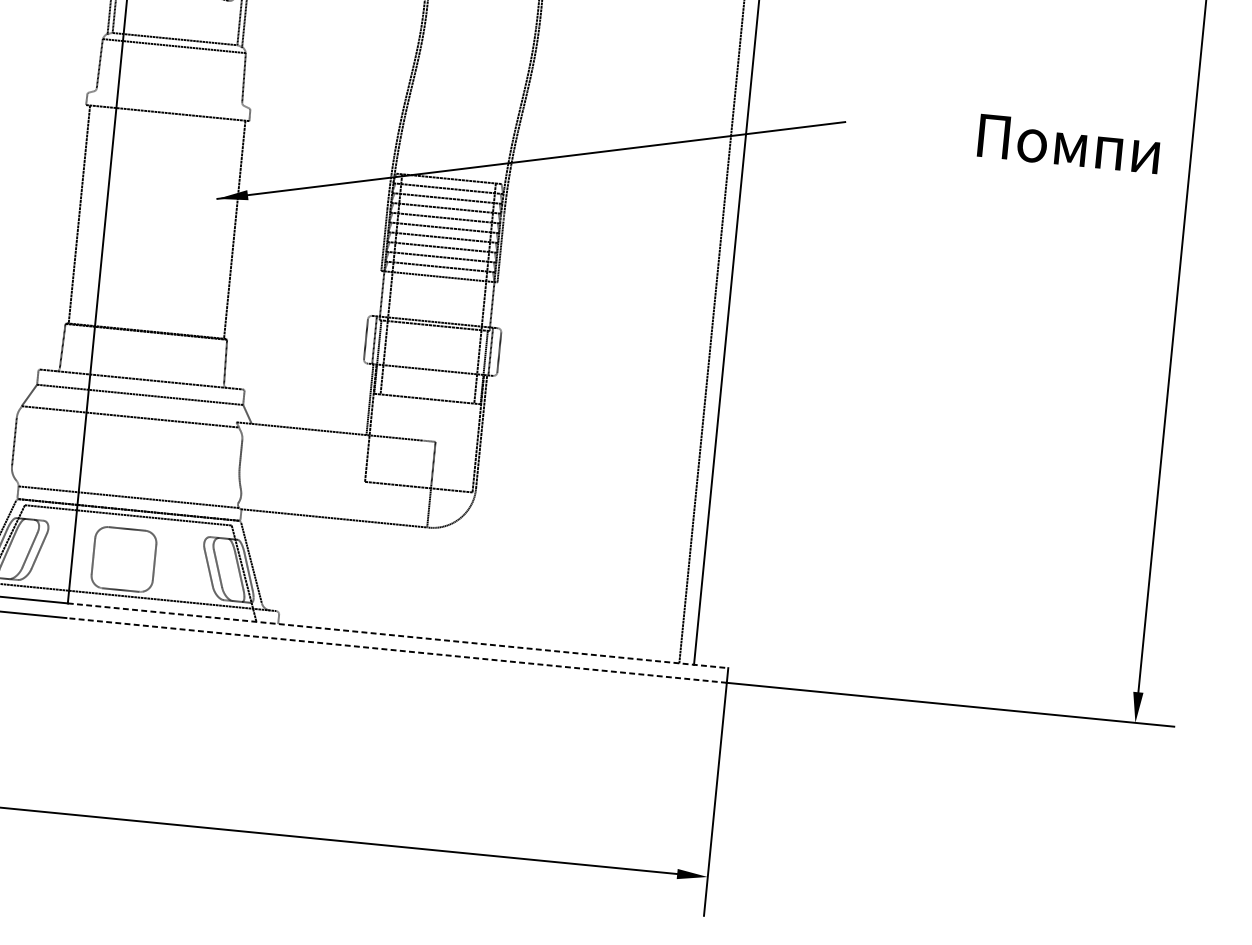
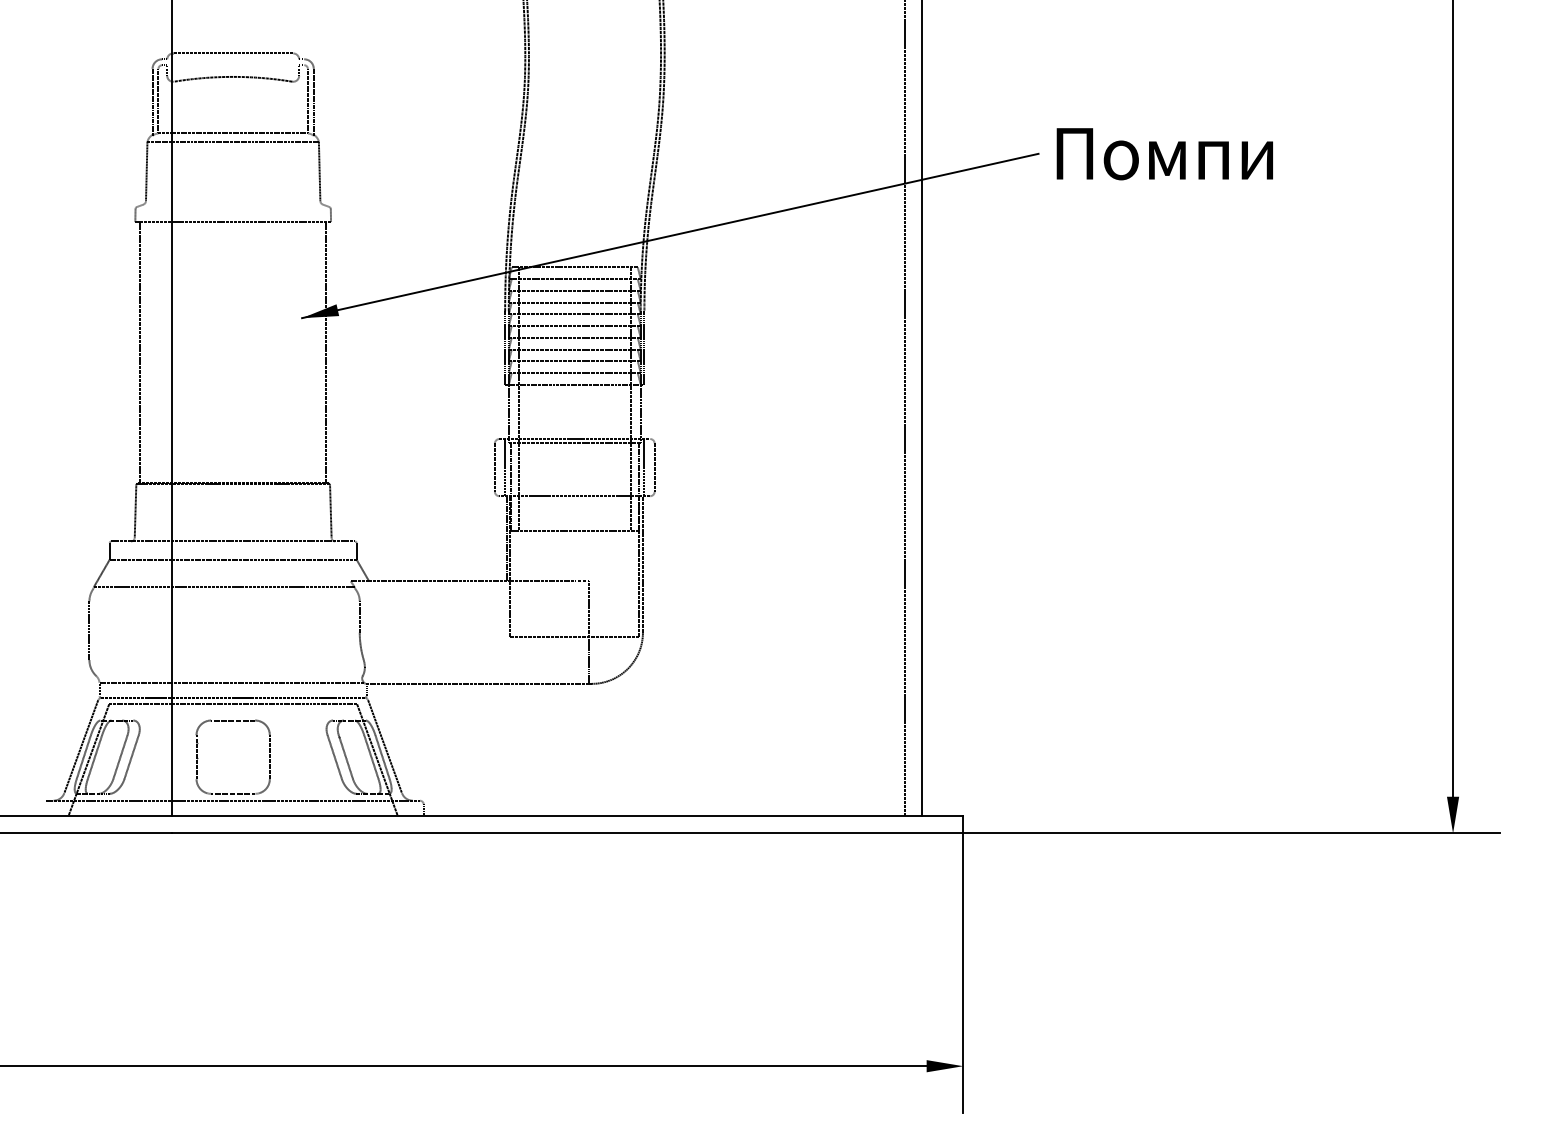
text: (1068, 144) -> (1164, 154), moved
line: (398, 635) -> (567, 815), dashed -> solid
line: (396, 650) -> (567, 833), dashed -> solid

